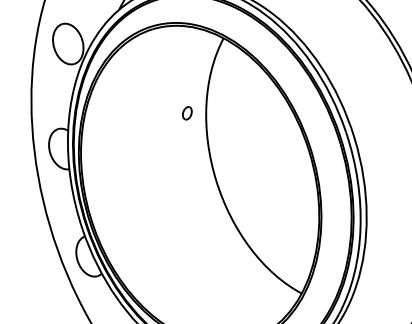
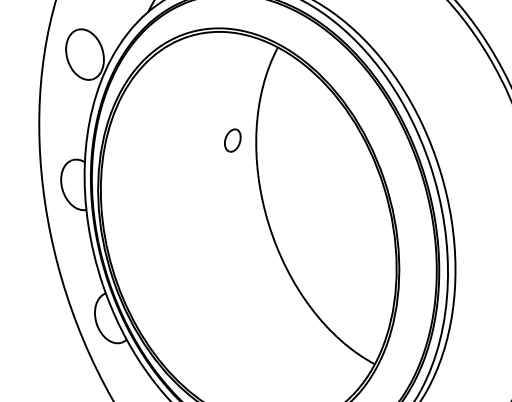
part: (187, 113) -> (232, 140), size x1.43

